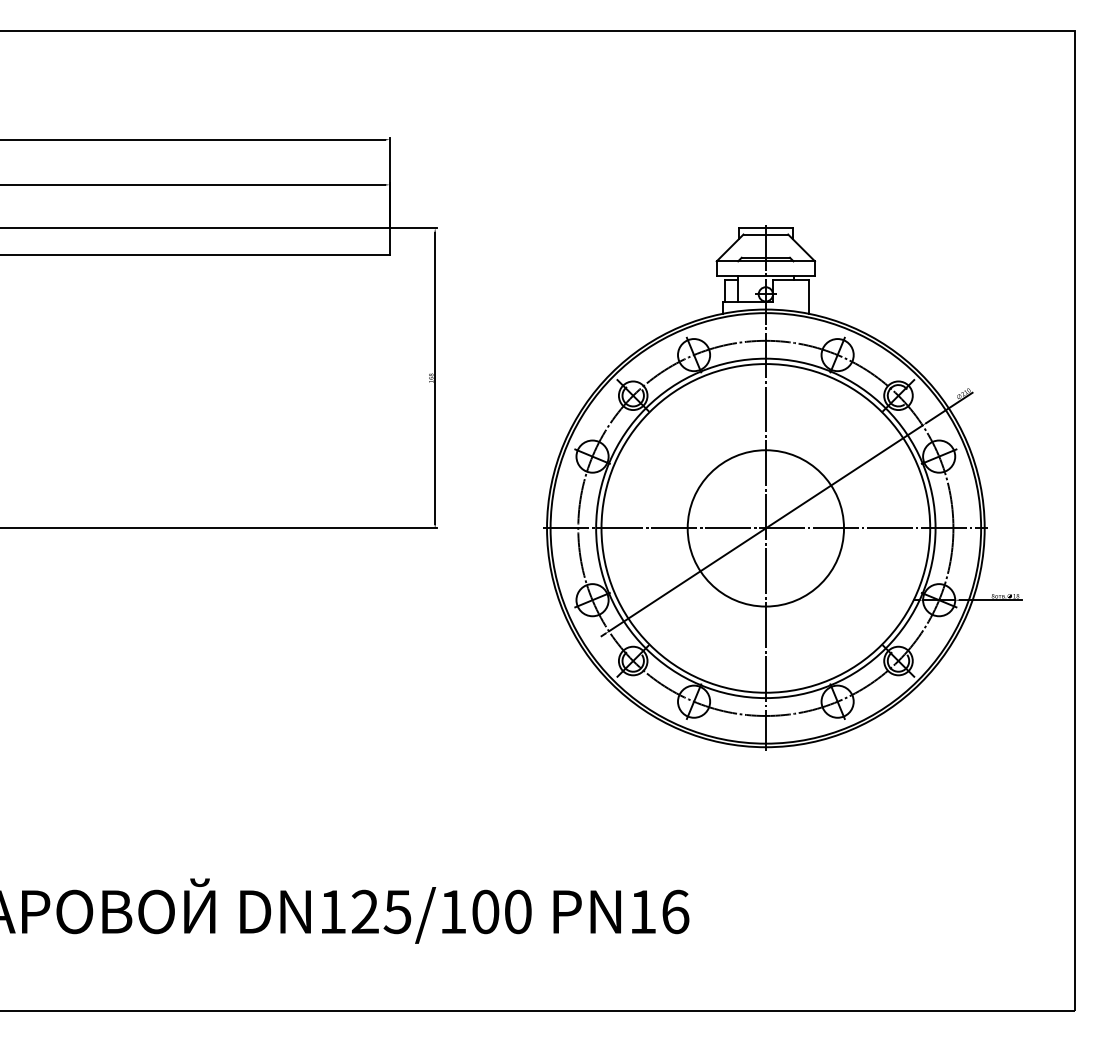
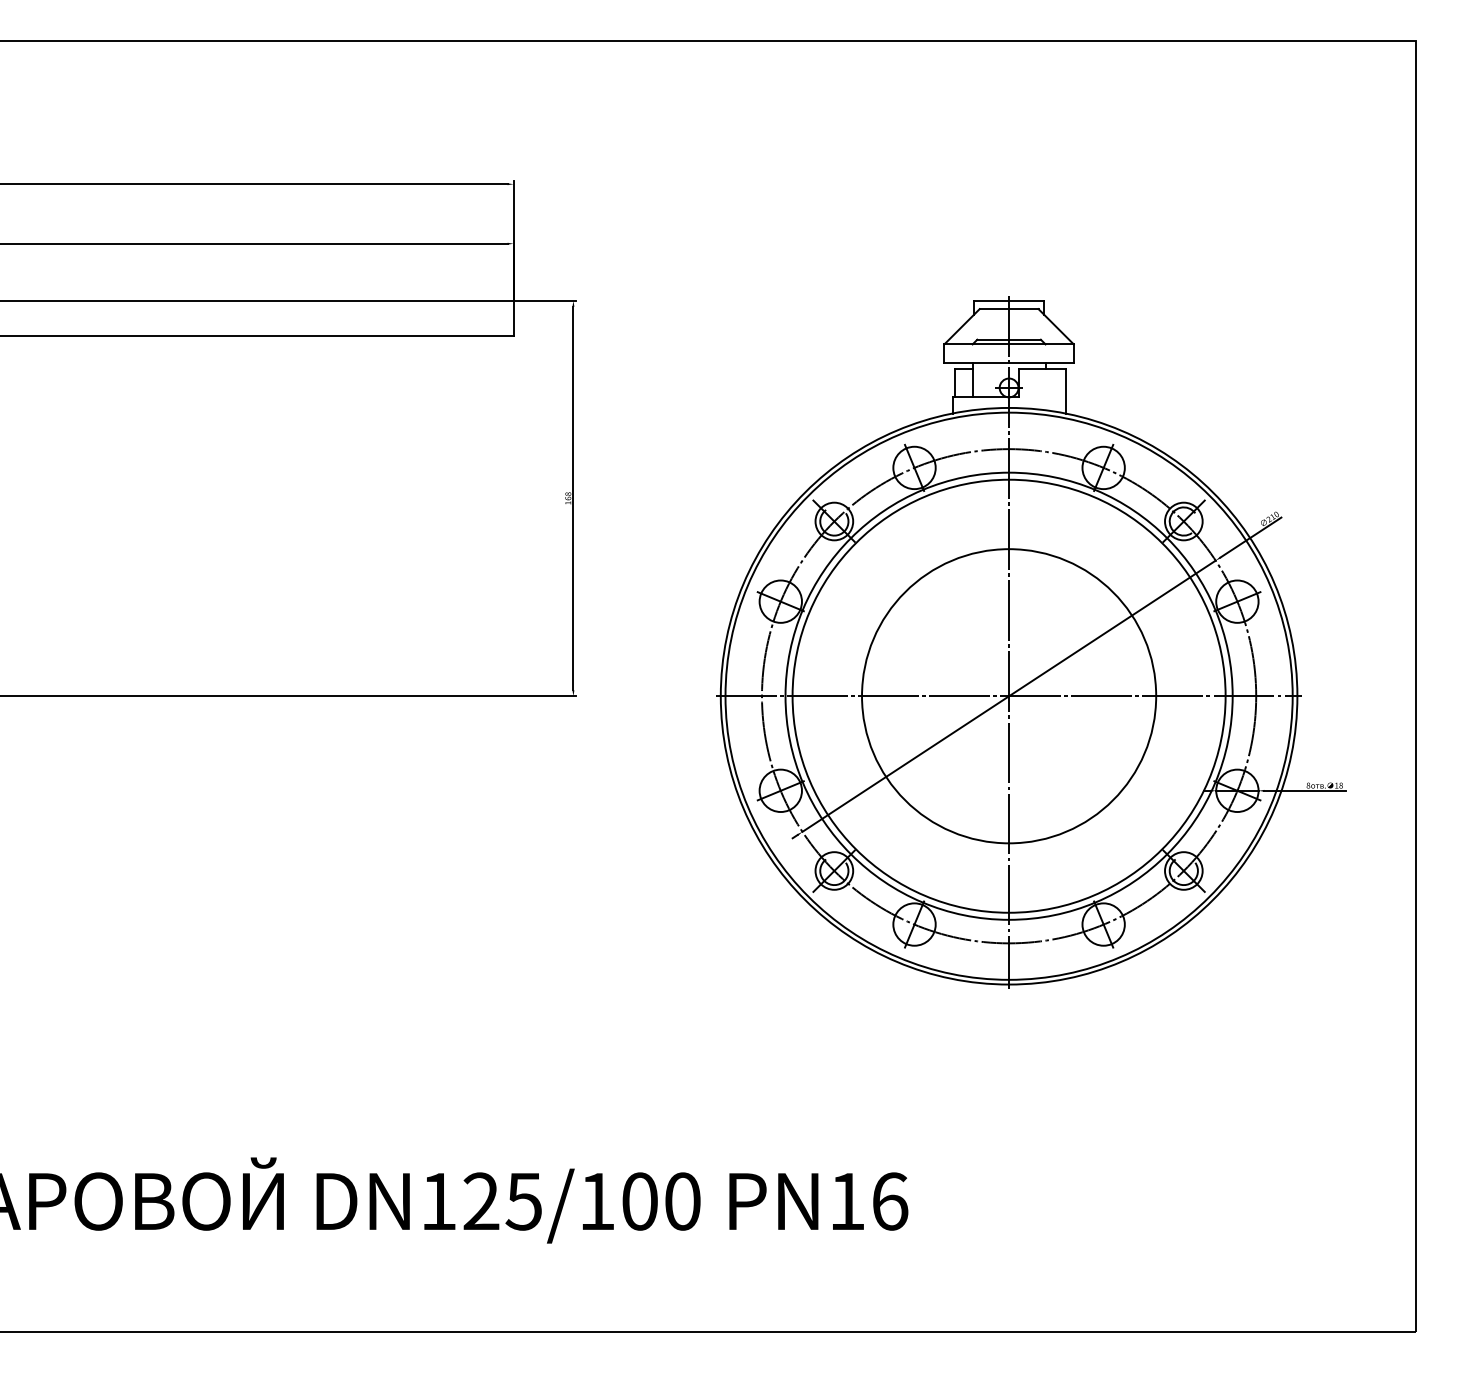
circle: (765, 528) -> (1008, 696), size x1.43

